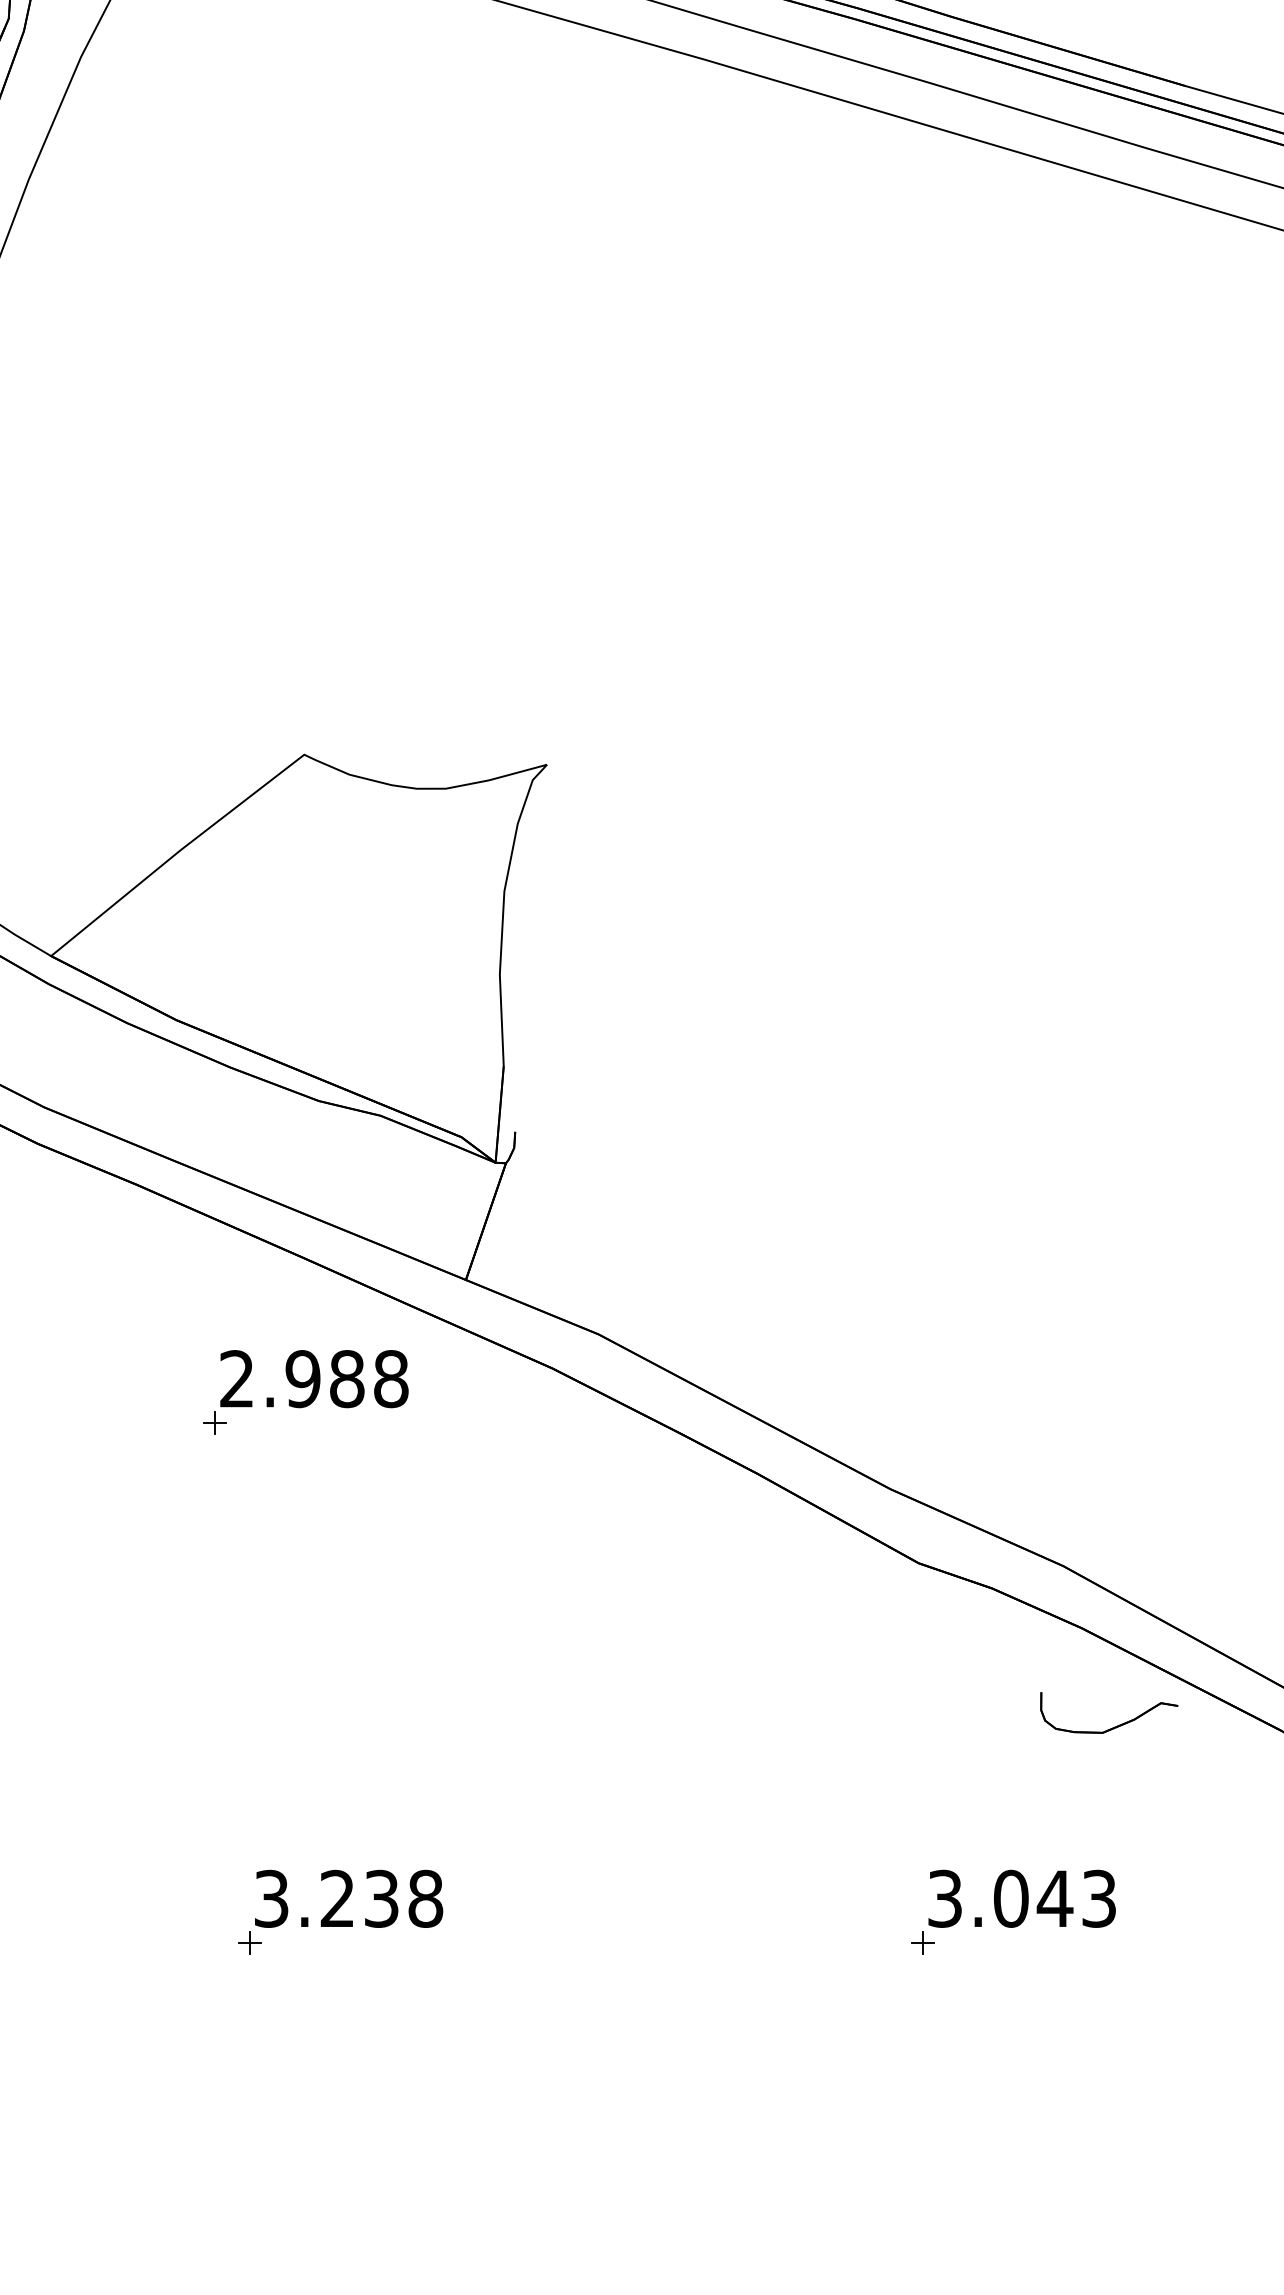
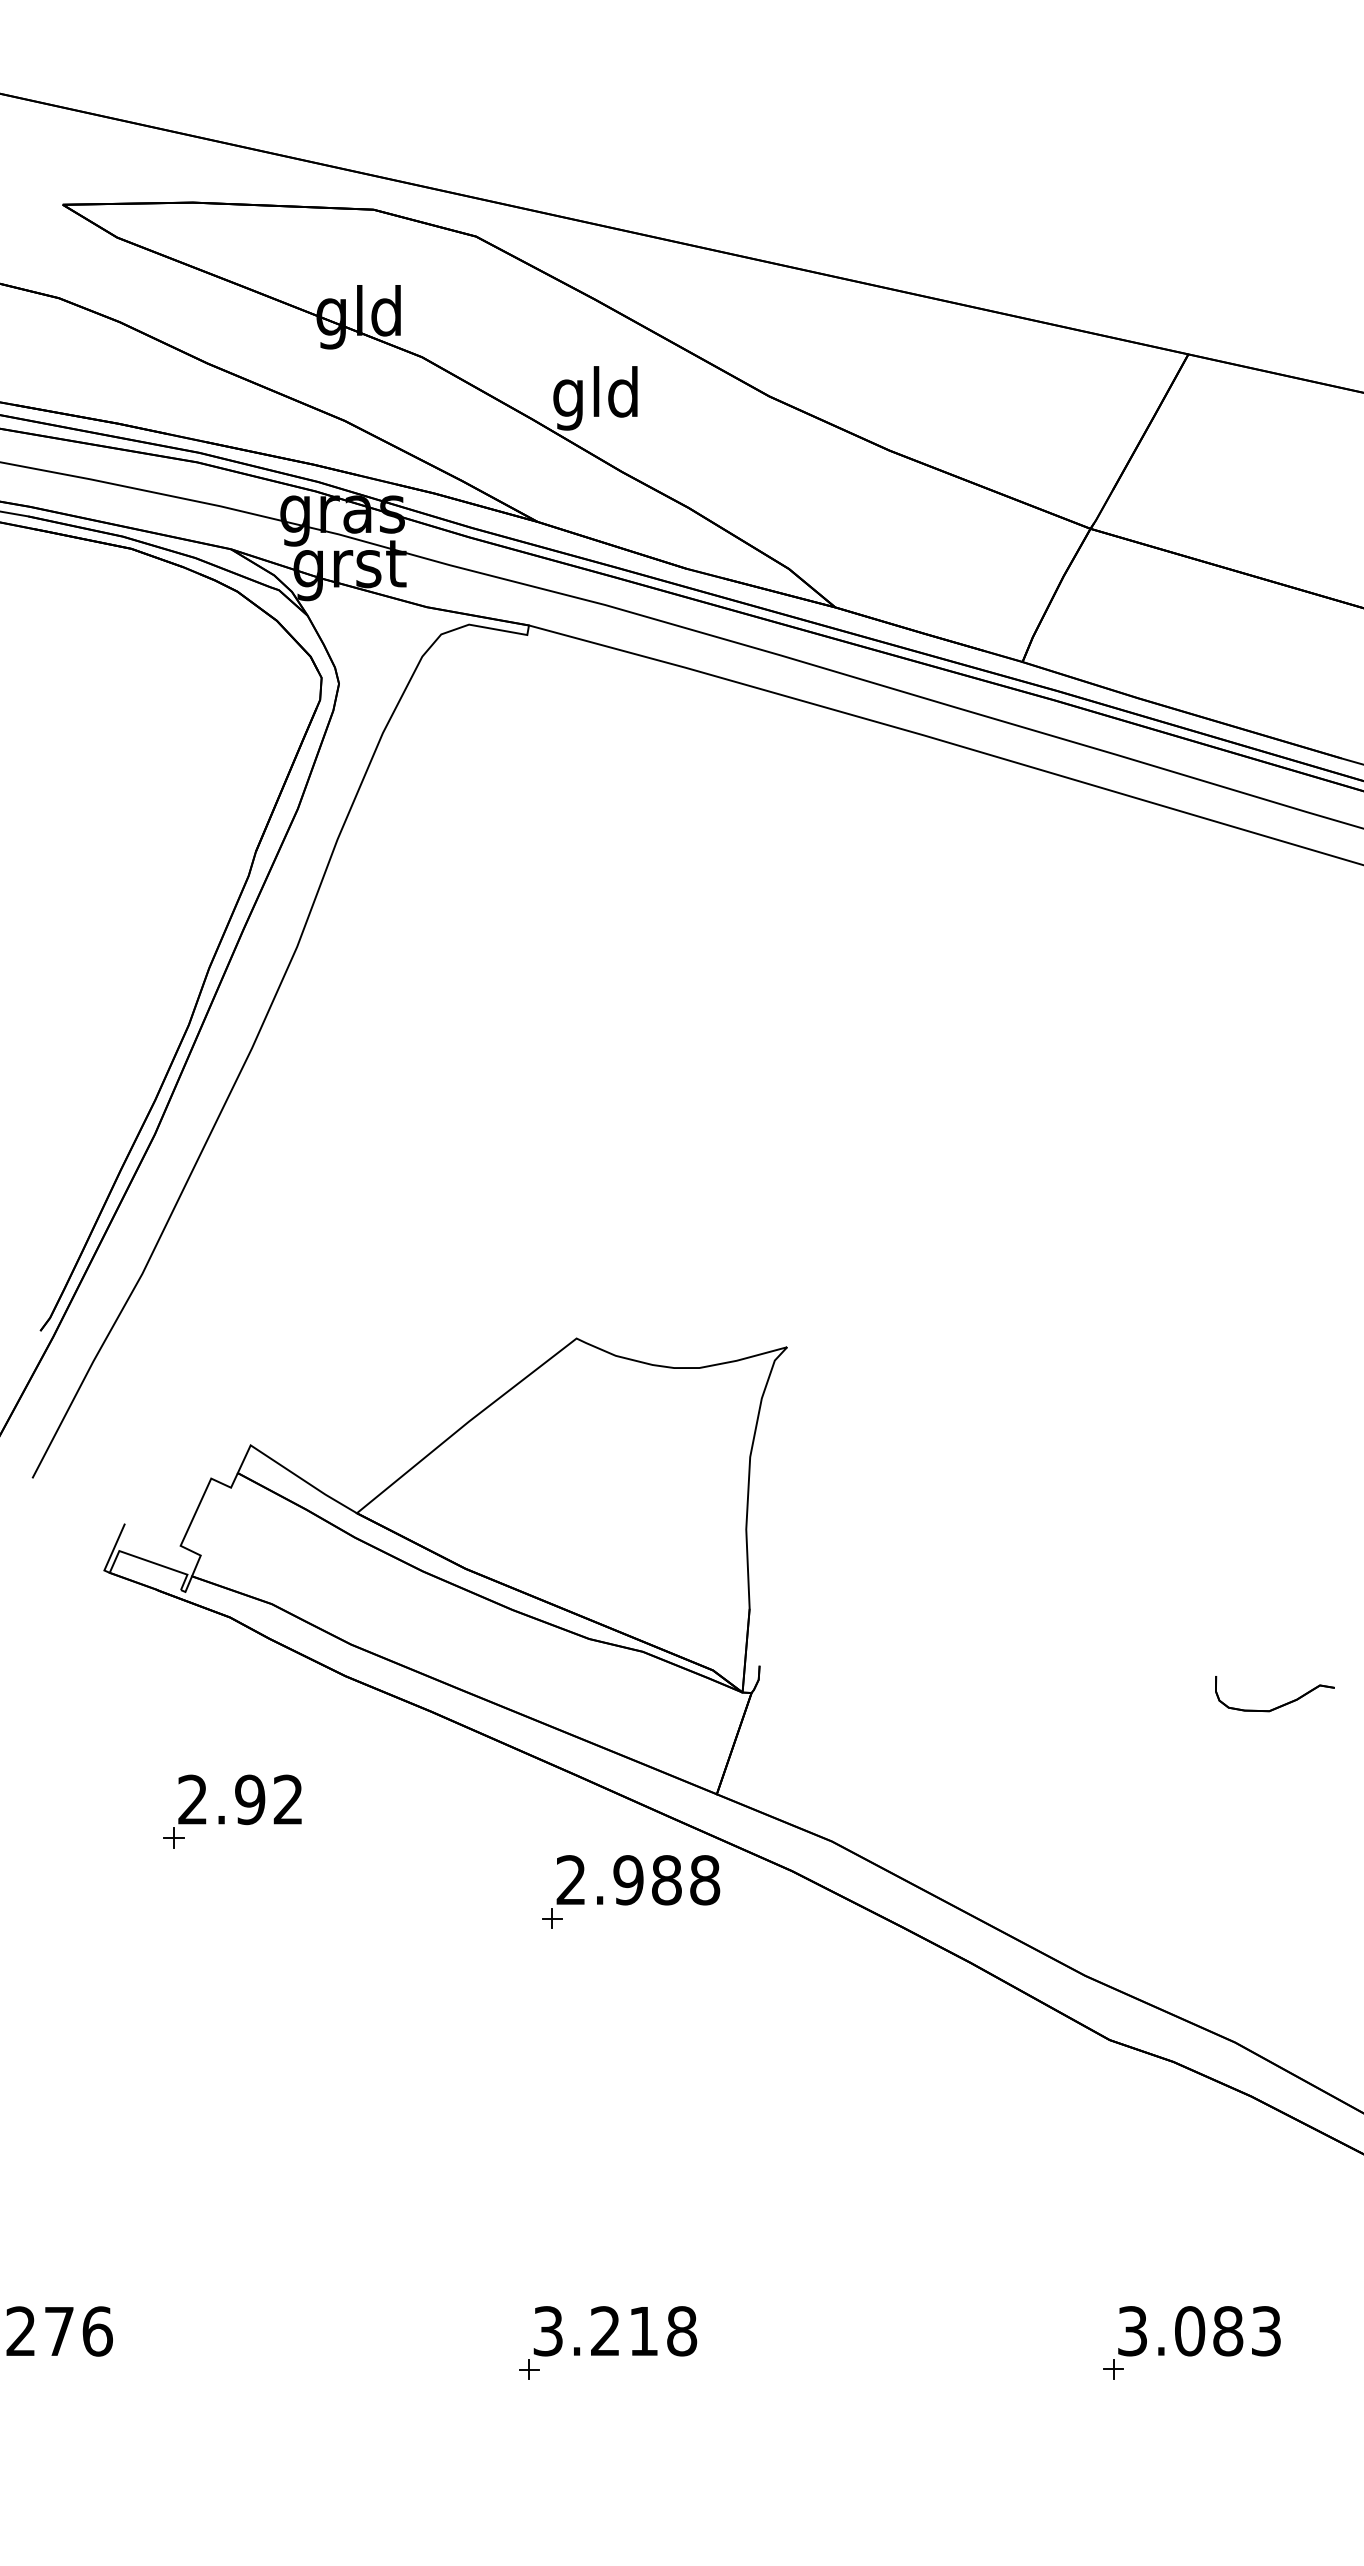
part: (306, 1392) -> (631, 1891), moved
part: (1114, 1726) -> (1279, 1705), moved
text: (381, 1899) -> (643, 2331), 3.238 -> 3.218
text: (1054, 1899) -> (1227, 2331), 3.043 -> 3.083

